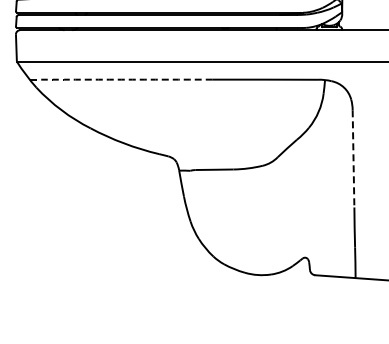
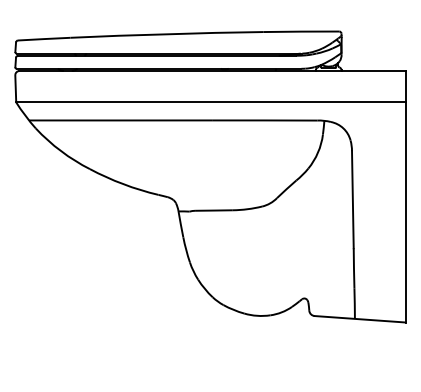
arc: (121, 79) -> (120, 120), dashed -> solid
line: (353, 158) -> (352, 199), dashed -> solid

